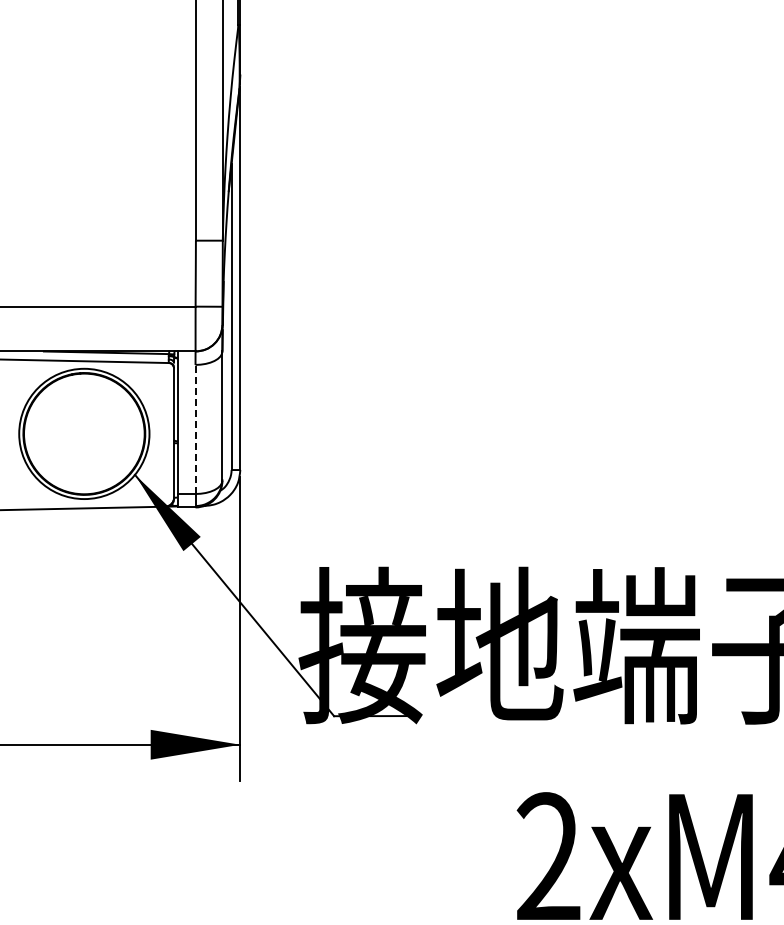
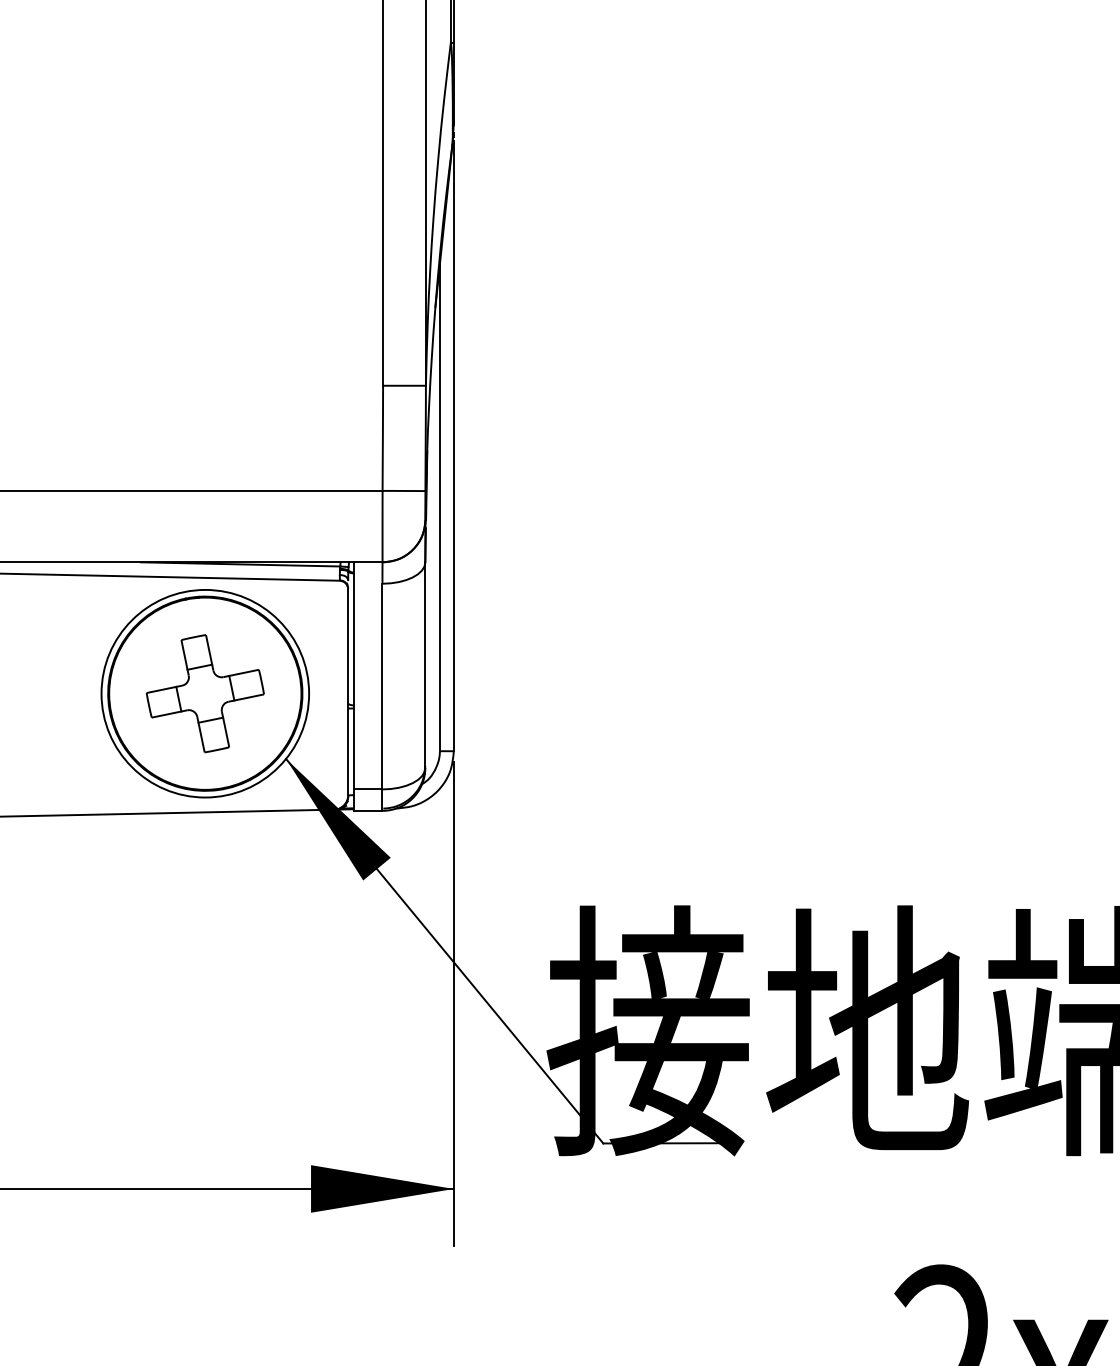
line: (195, 429) -> (382, 686), dashed -> solid
part: (83, 433) -> (203, 693), added

